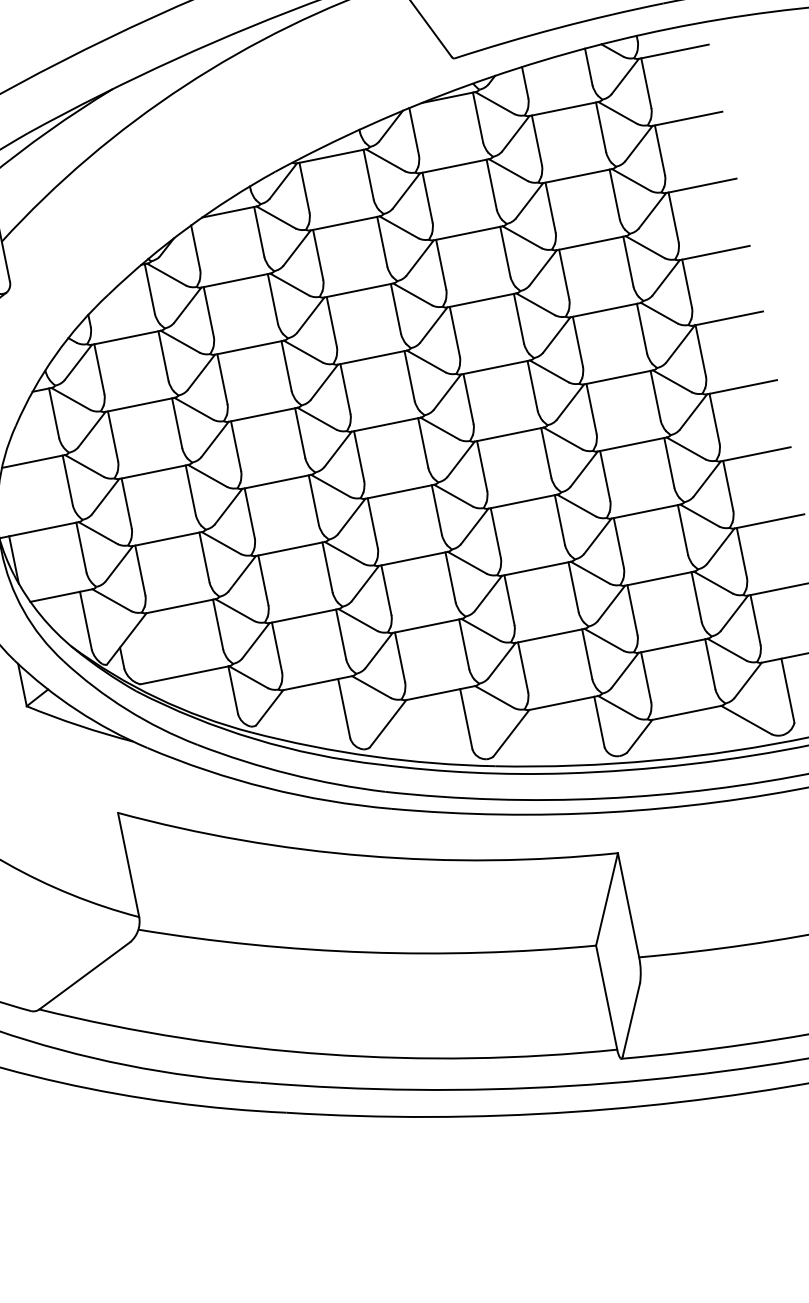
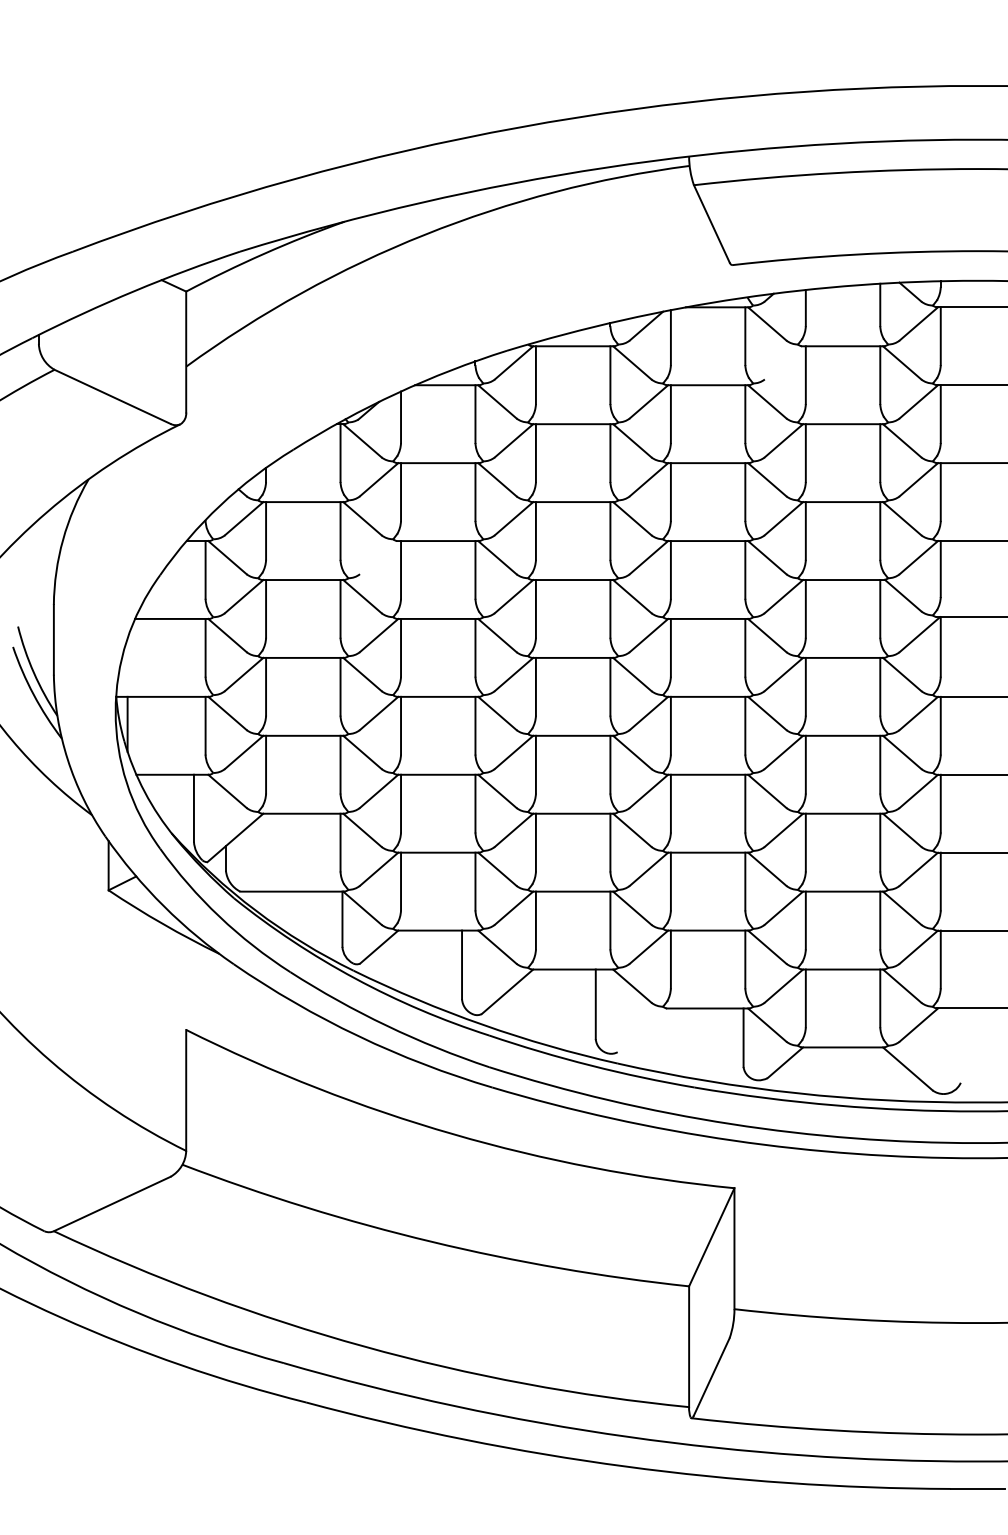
line: (515, 133) -> (783, 362), removed
line: (201, 372) -> (379, 557), removed
line: (787, 690) -> (960, 1045), removed
line: (511, 733) -> (642, 1030), removed

